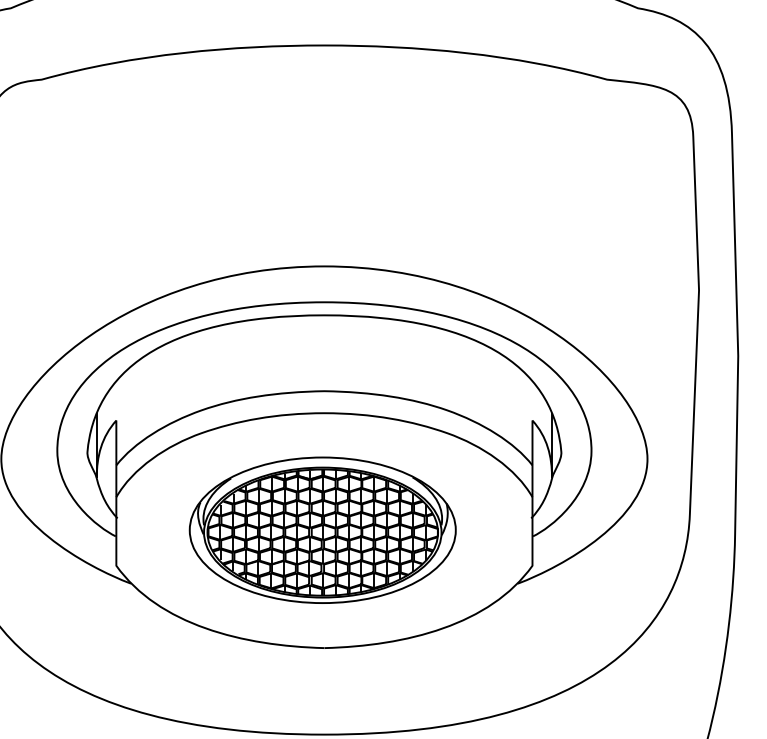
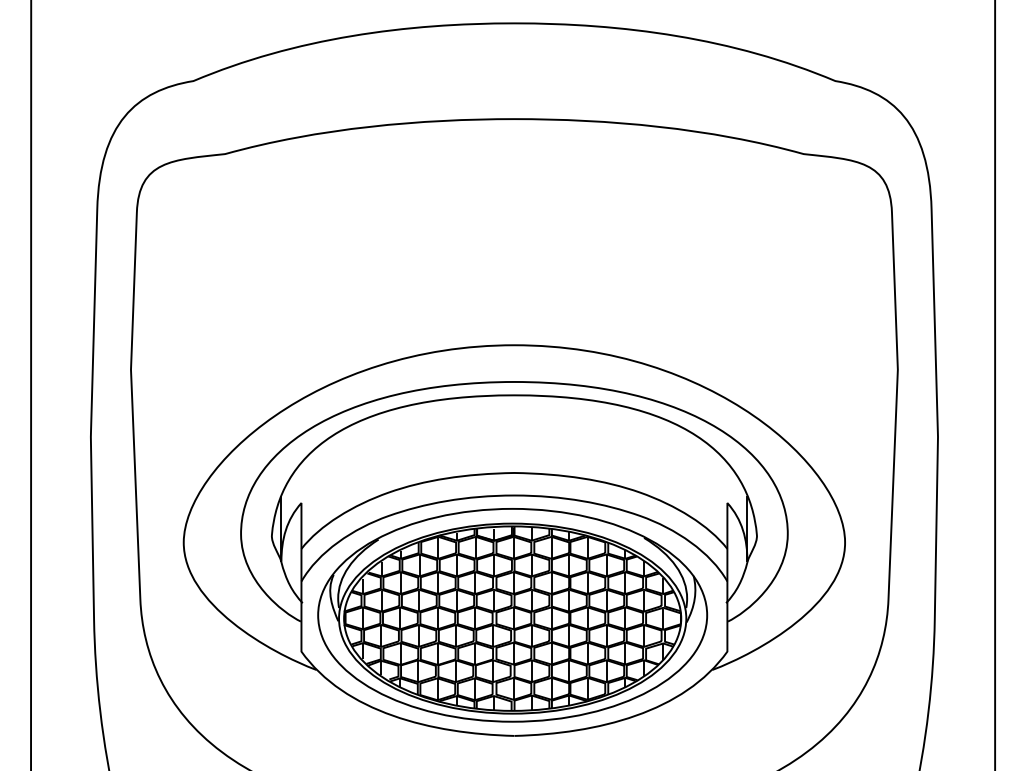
part: (322, 530) -> (512, 615), size x1.43

